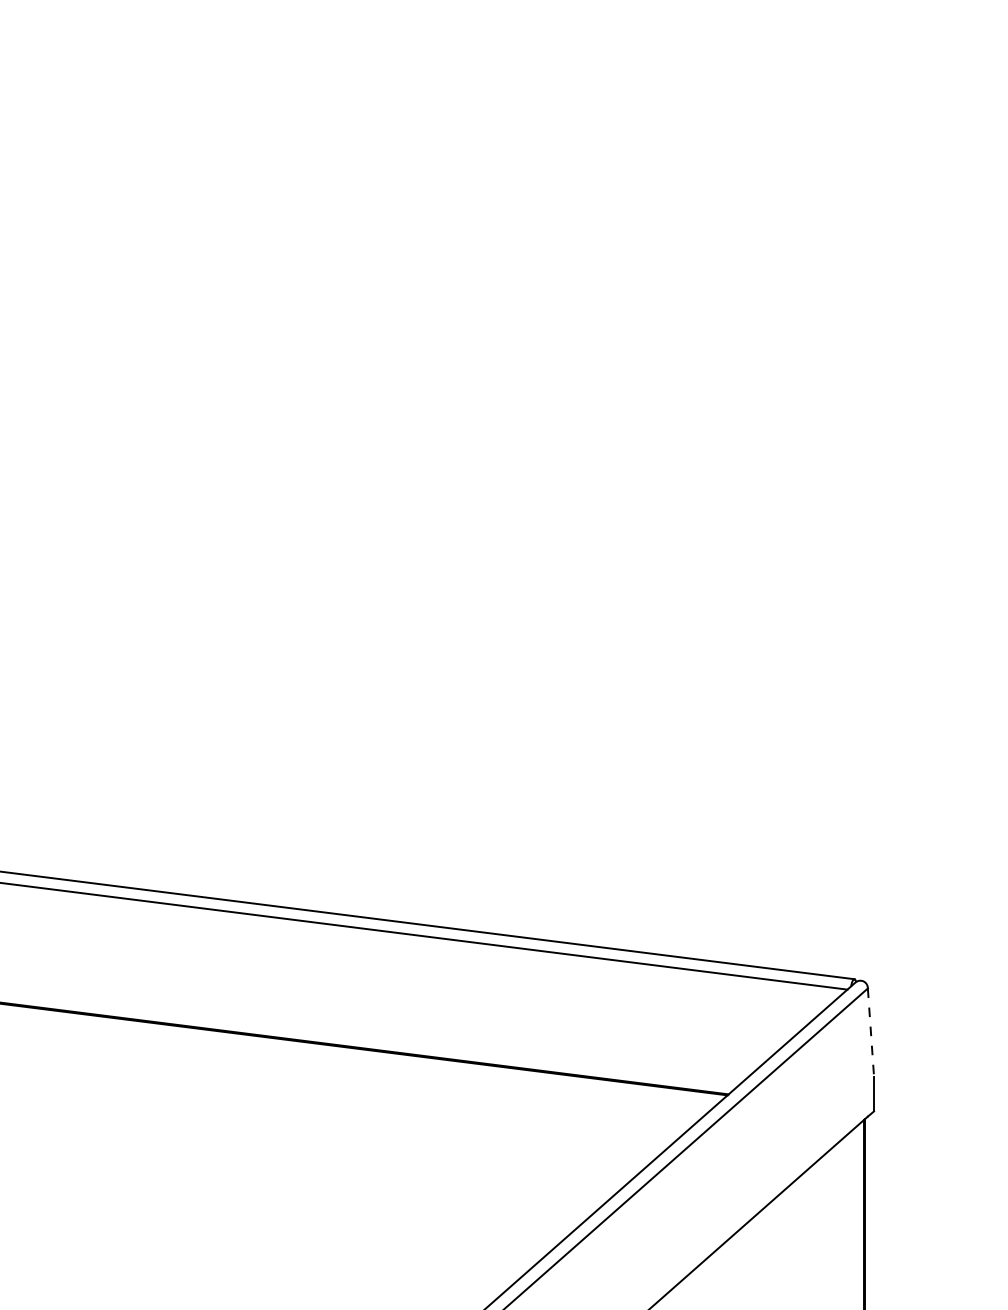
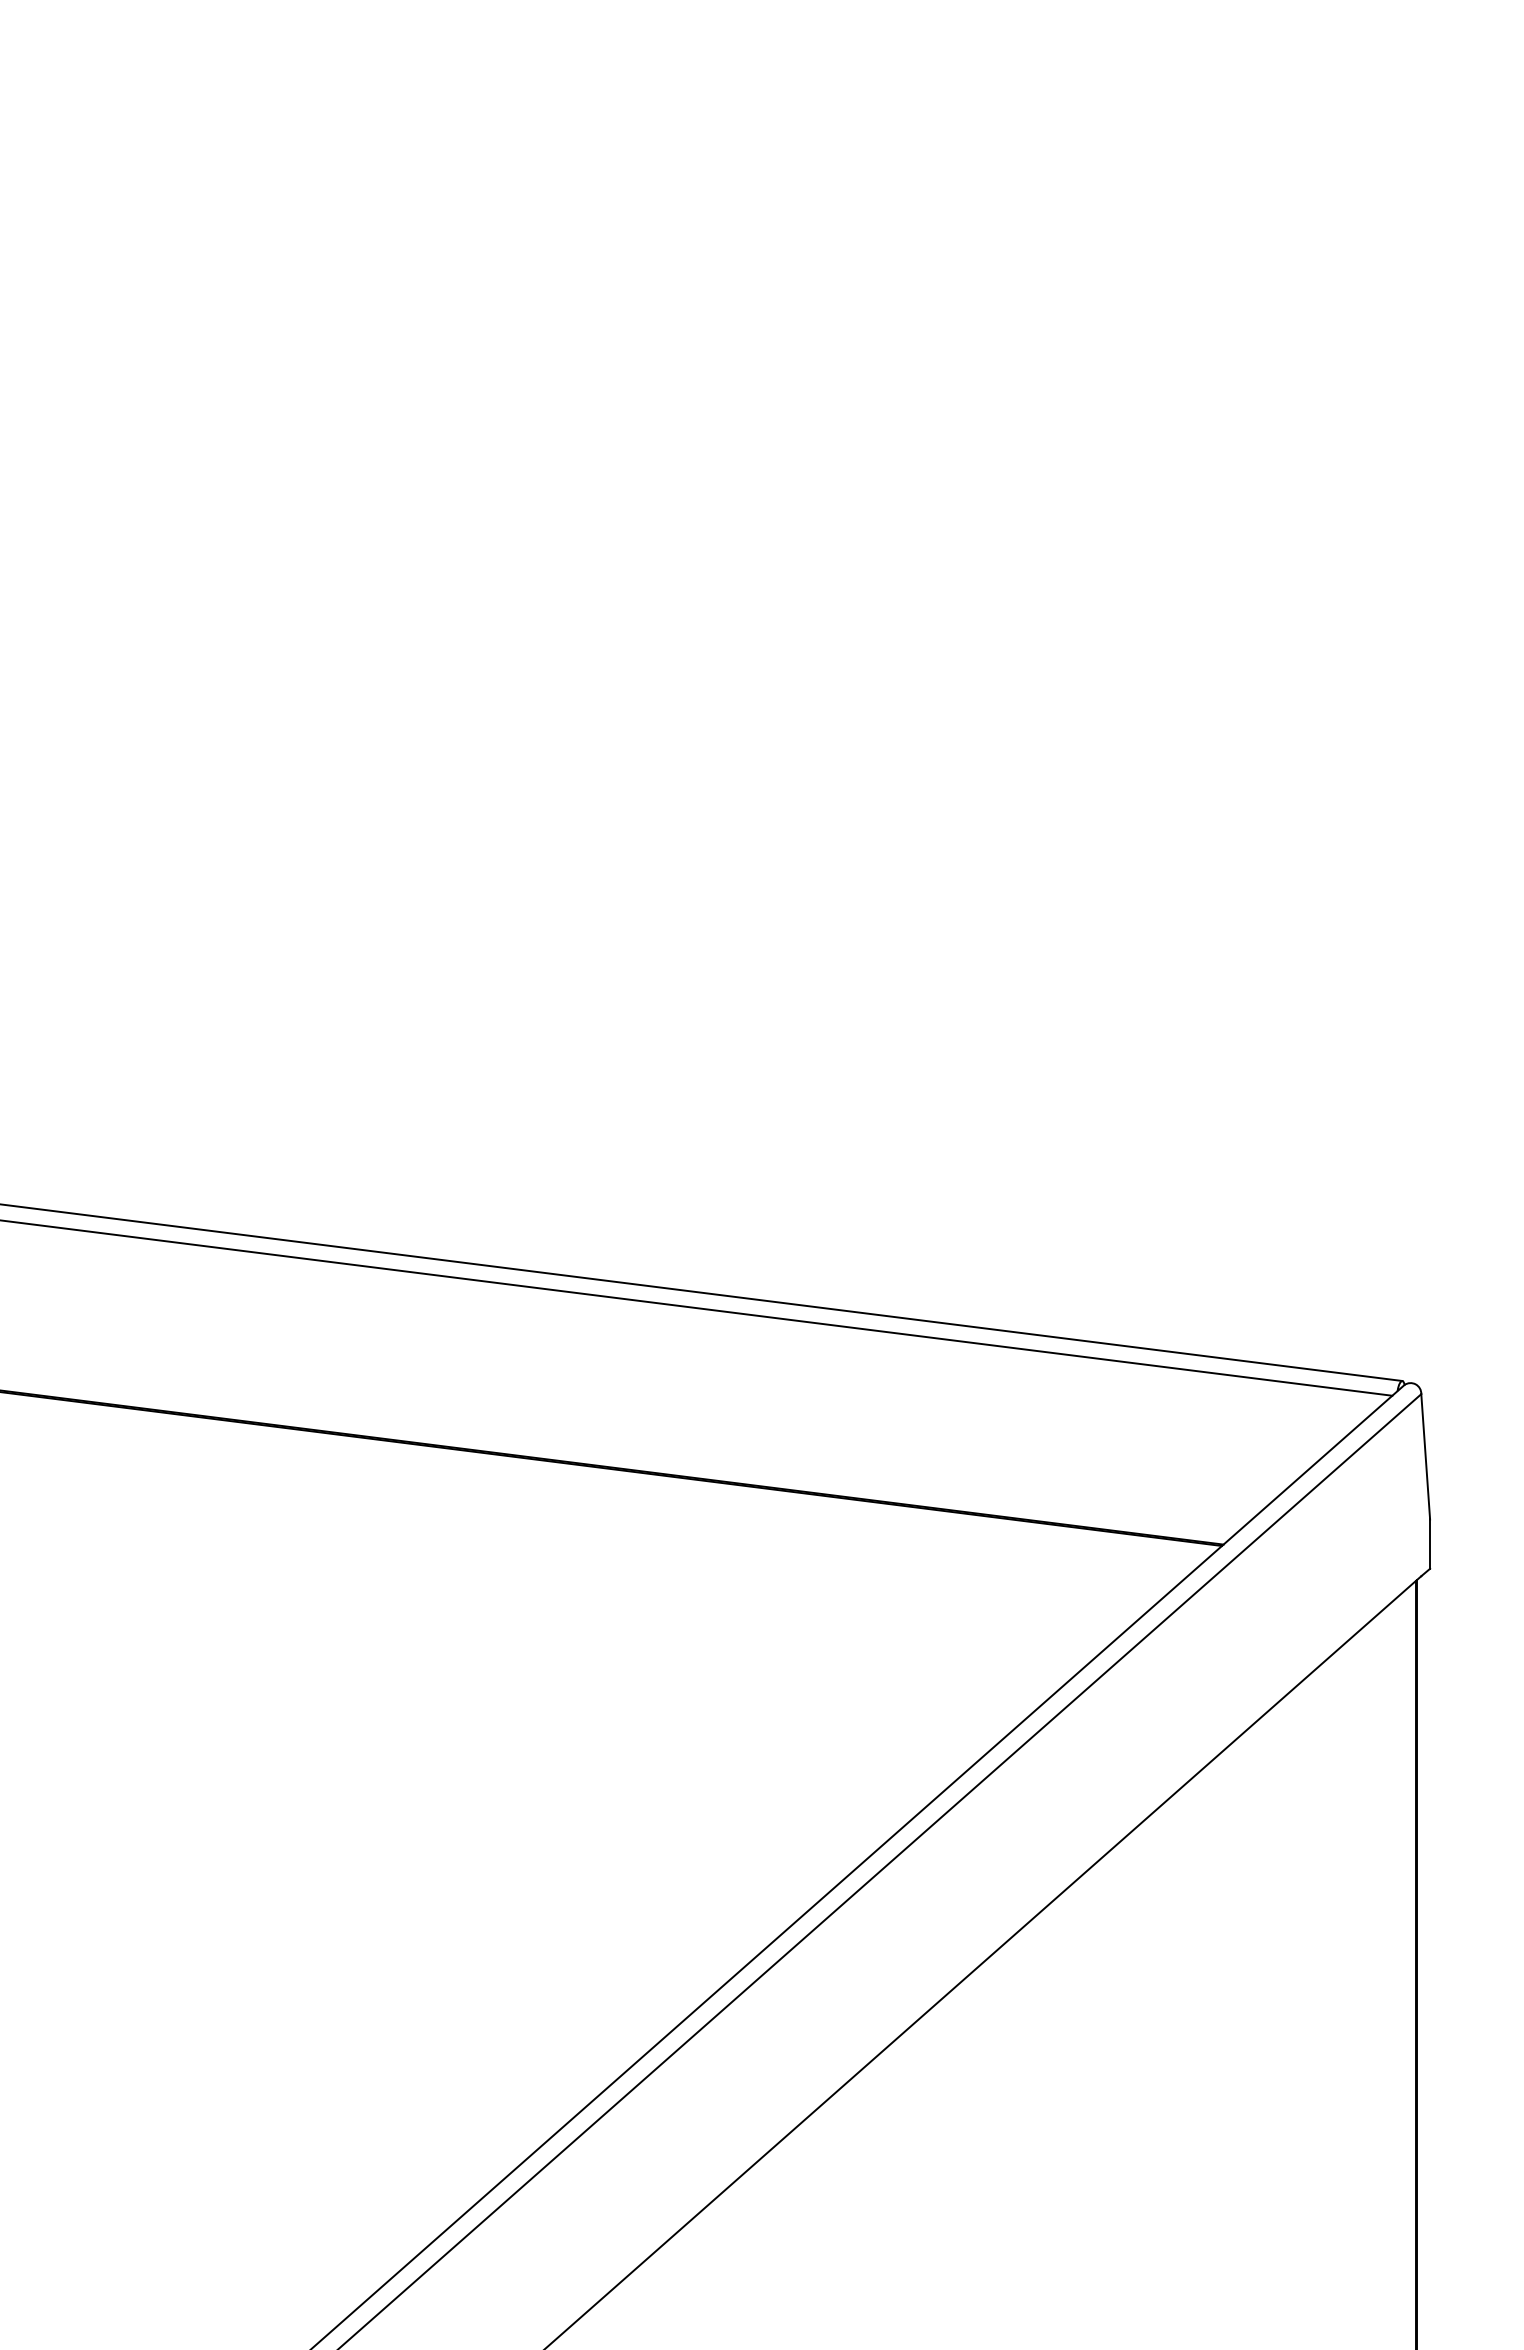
line: (870, 1032) -> (1425, 1456), dashed -> solid

